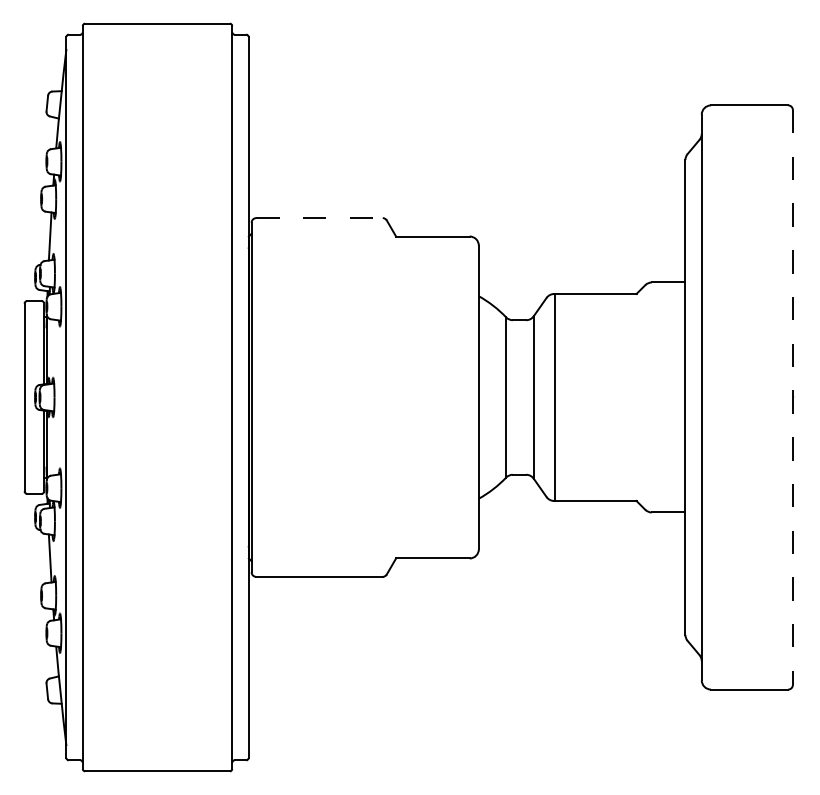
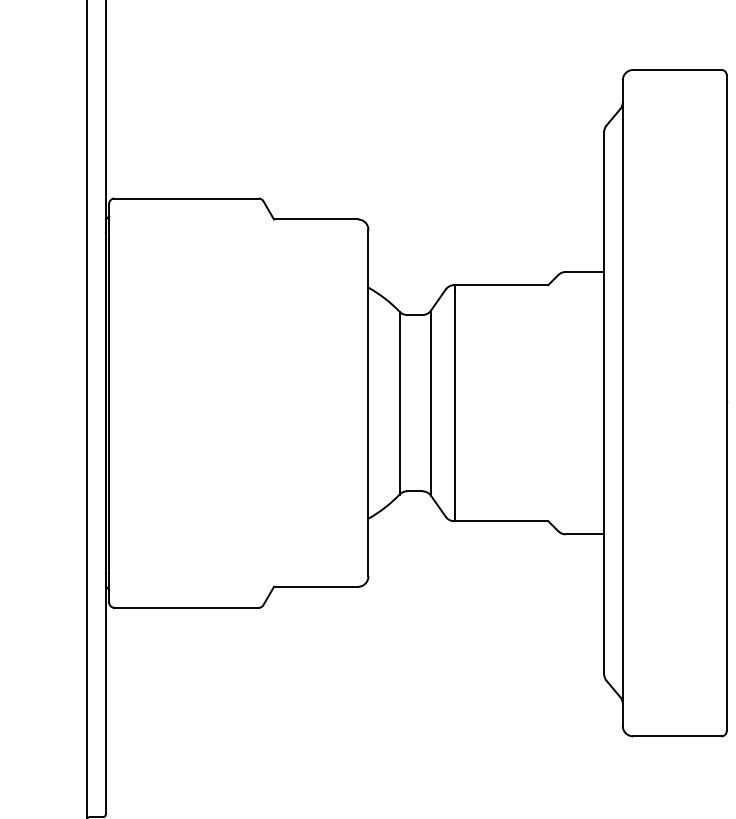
line: (320, 218) -> (187, 198), dashed -> solid
line: (792, 398) -> (726, 404), dashed -> solid

